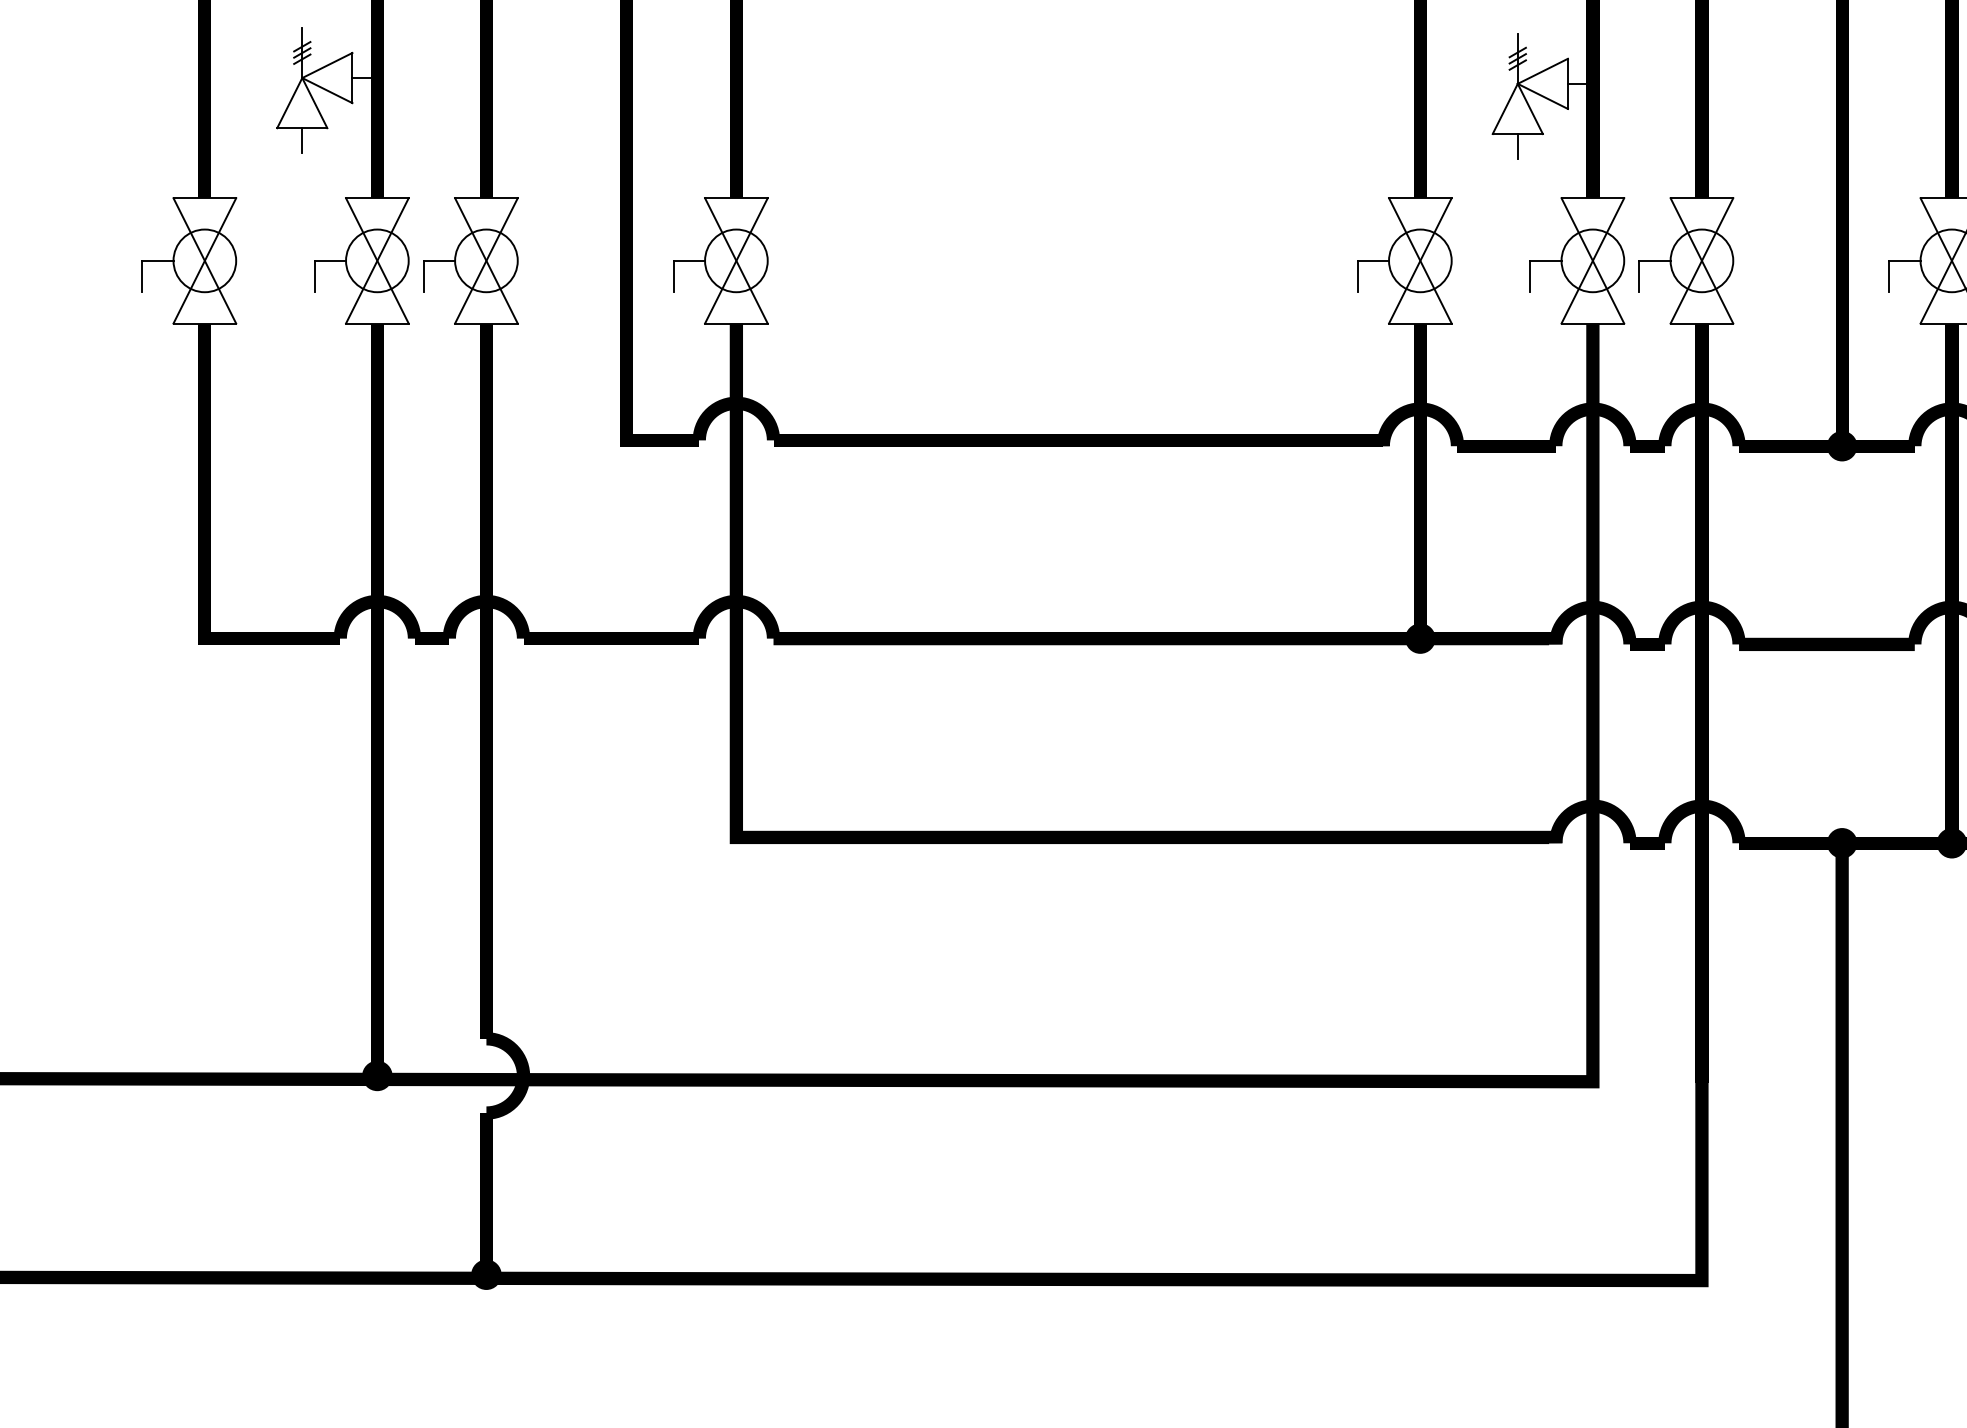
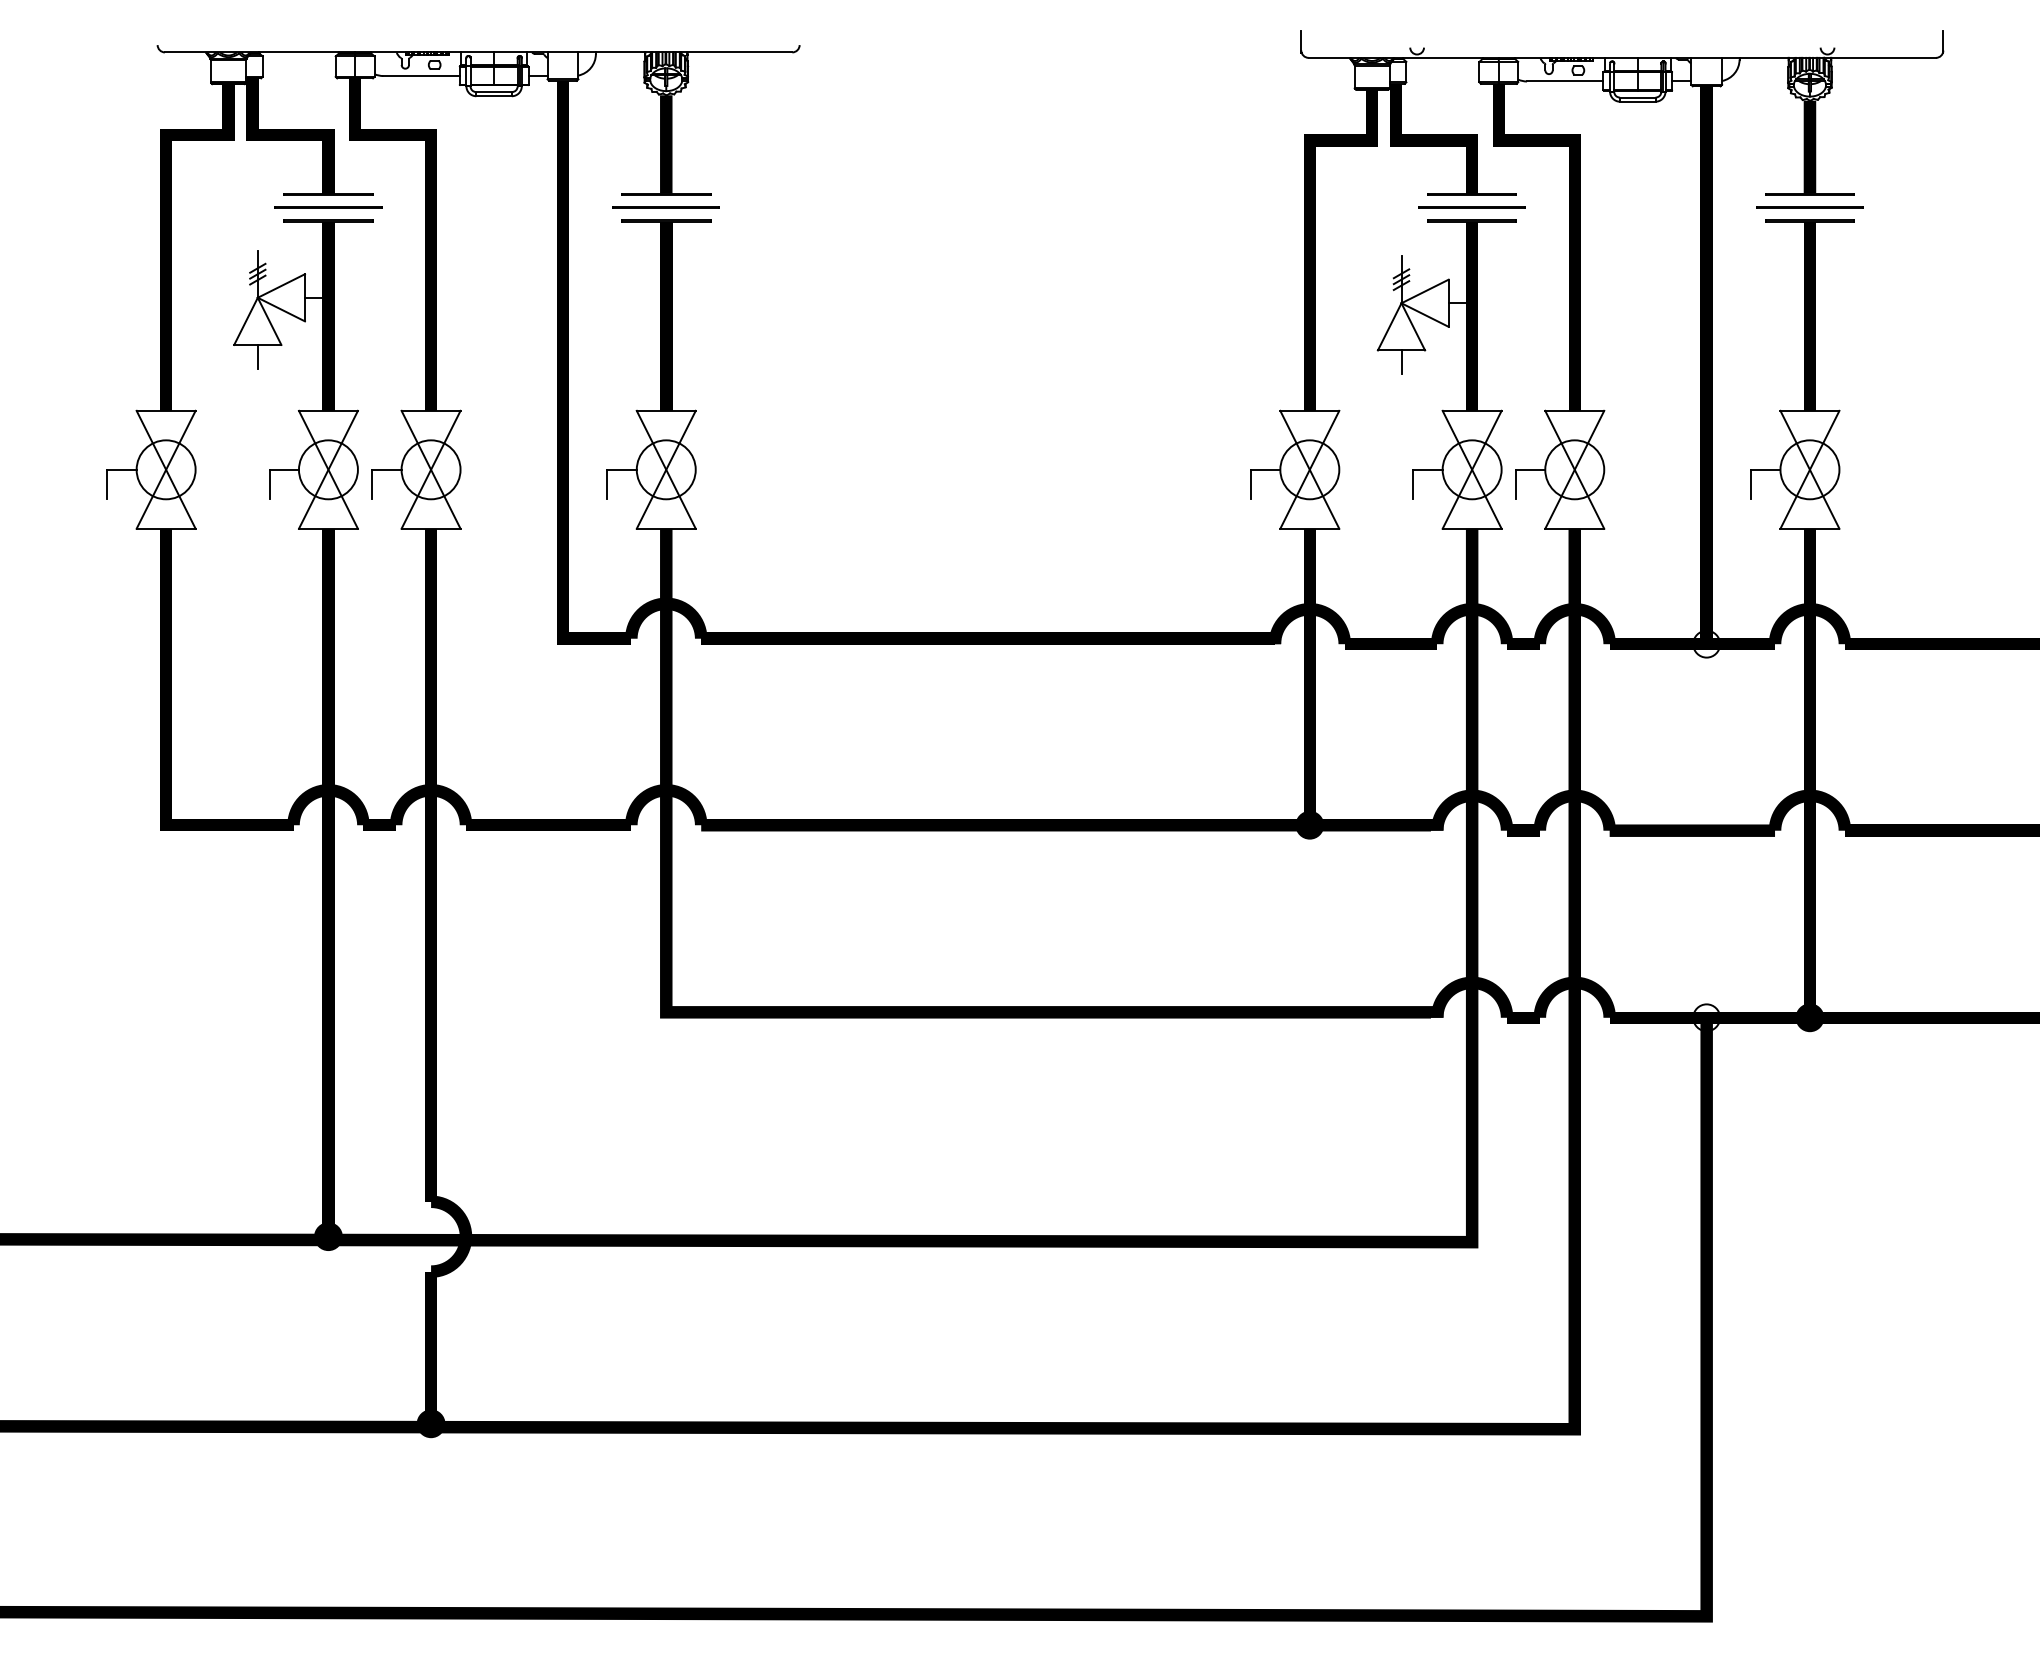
fill: (1841, 445) -> (1706, 643), removed
fill: (1841, 842) -> (1706, 1017), removed

